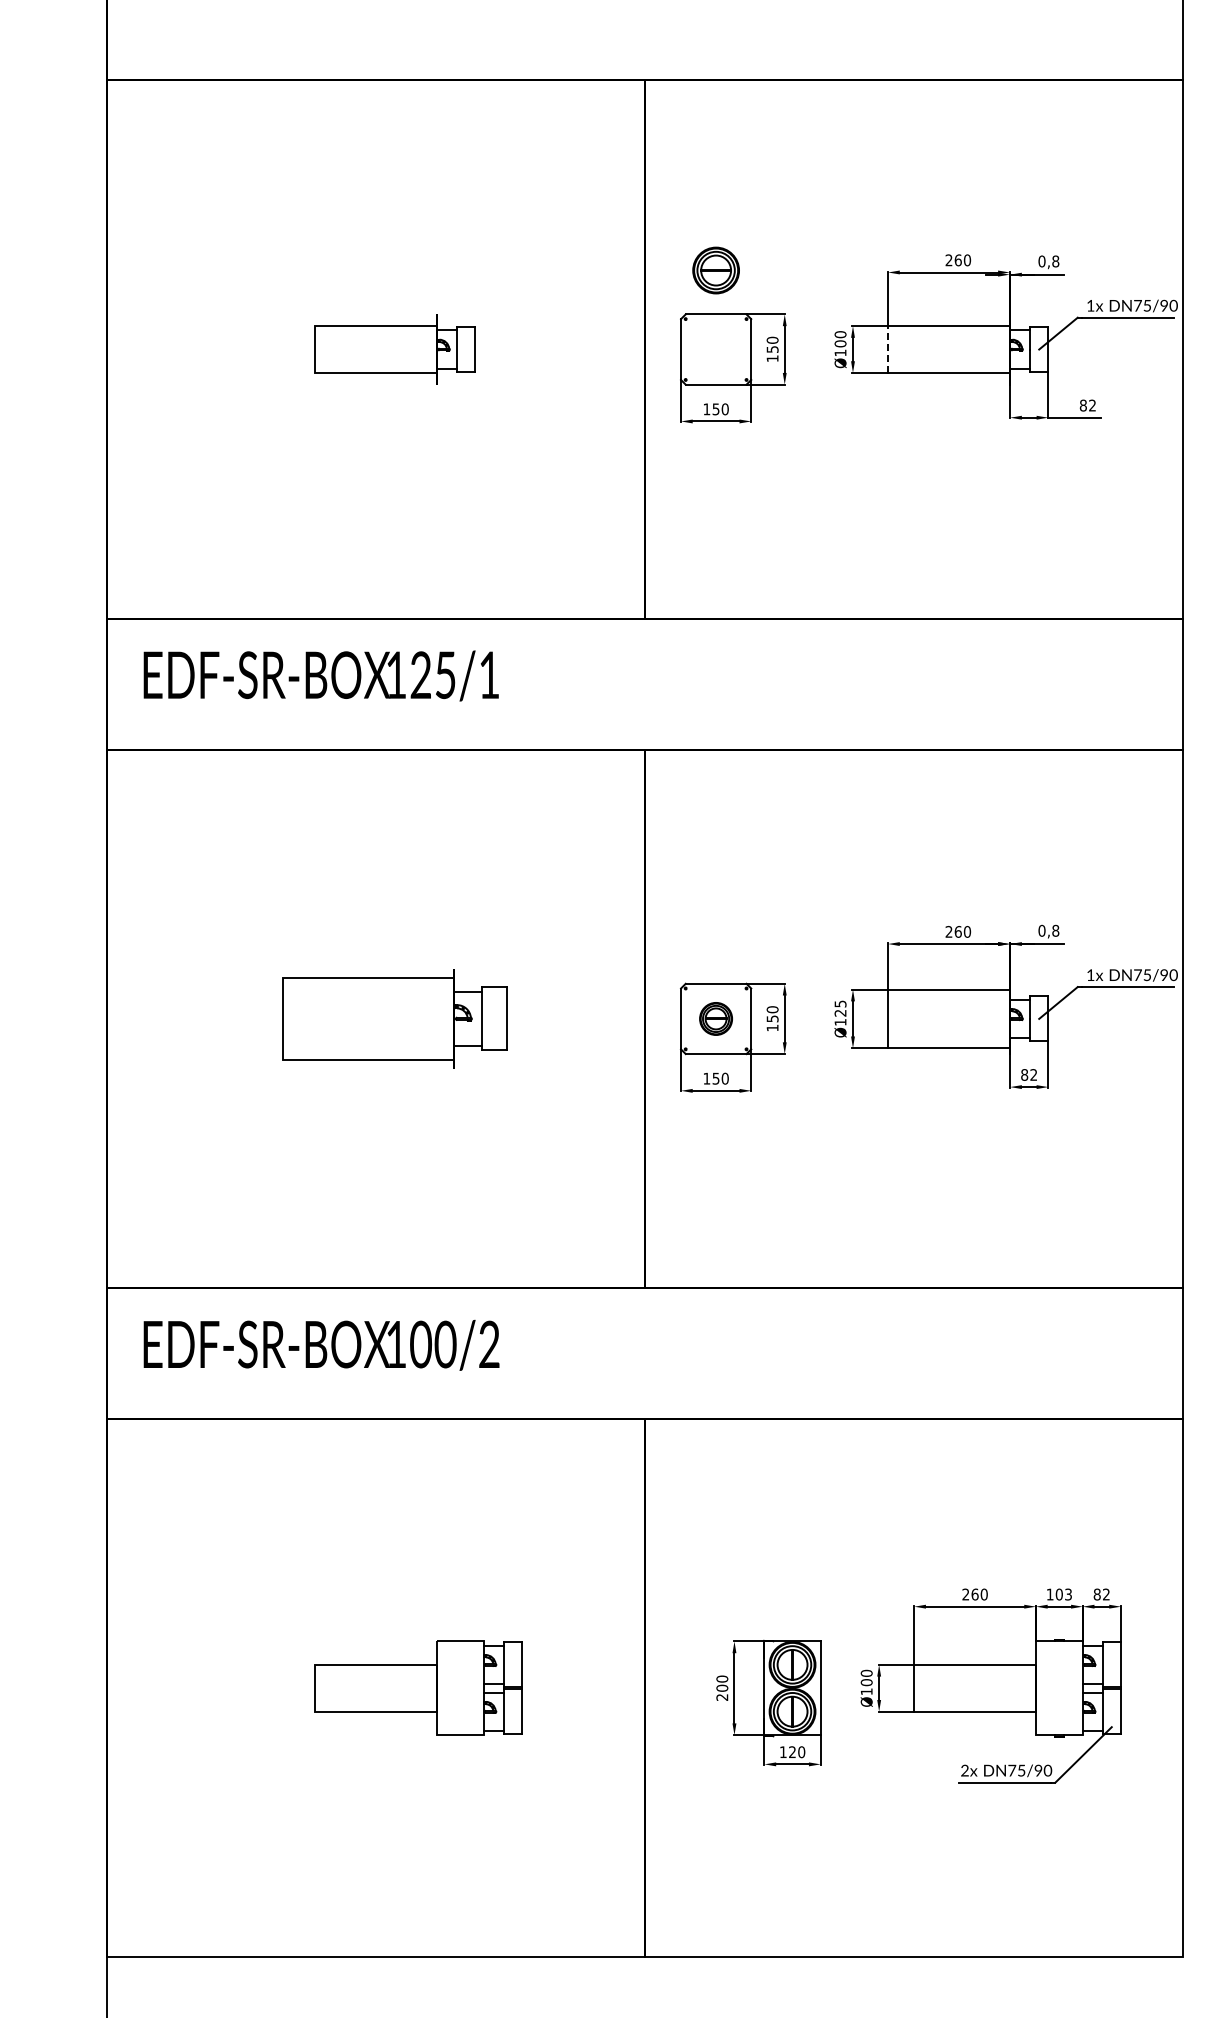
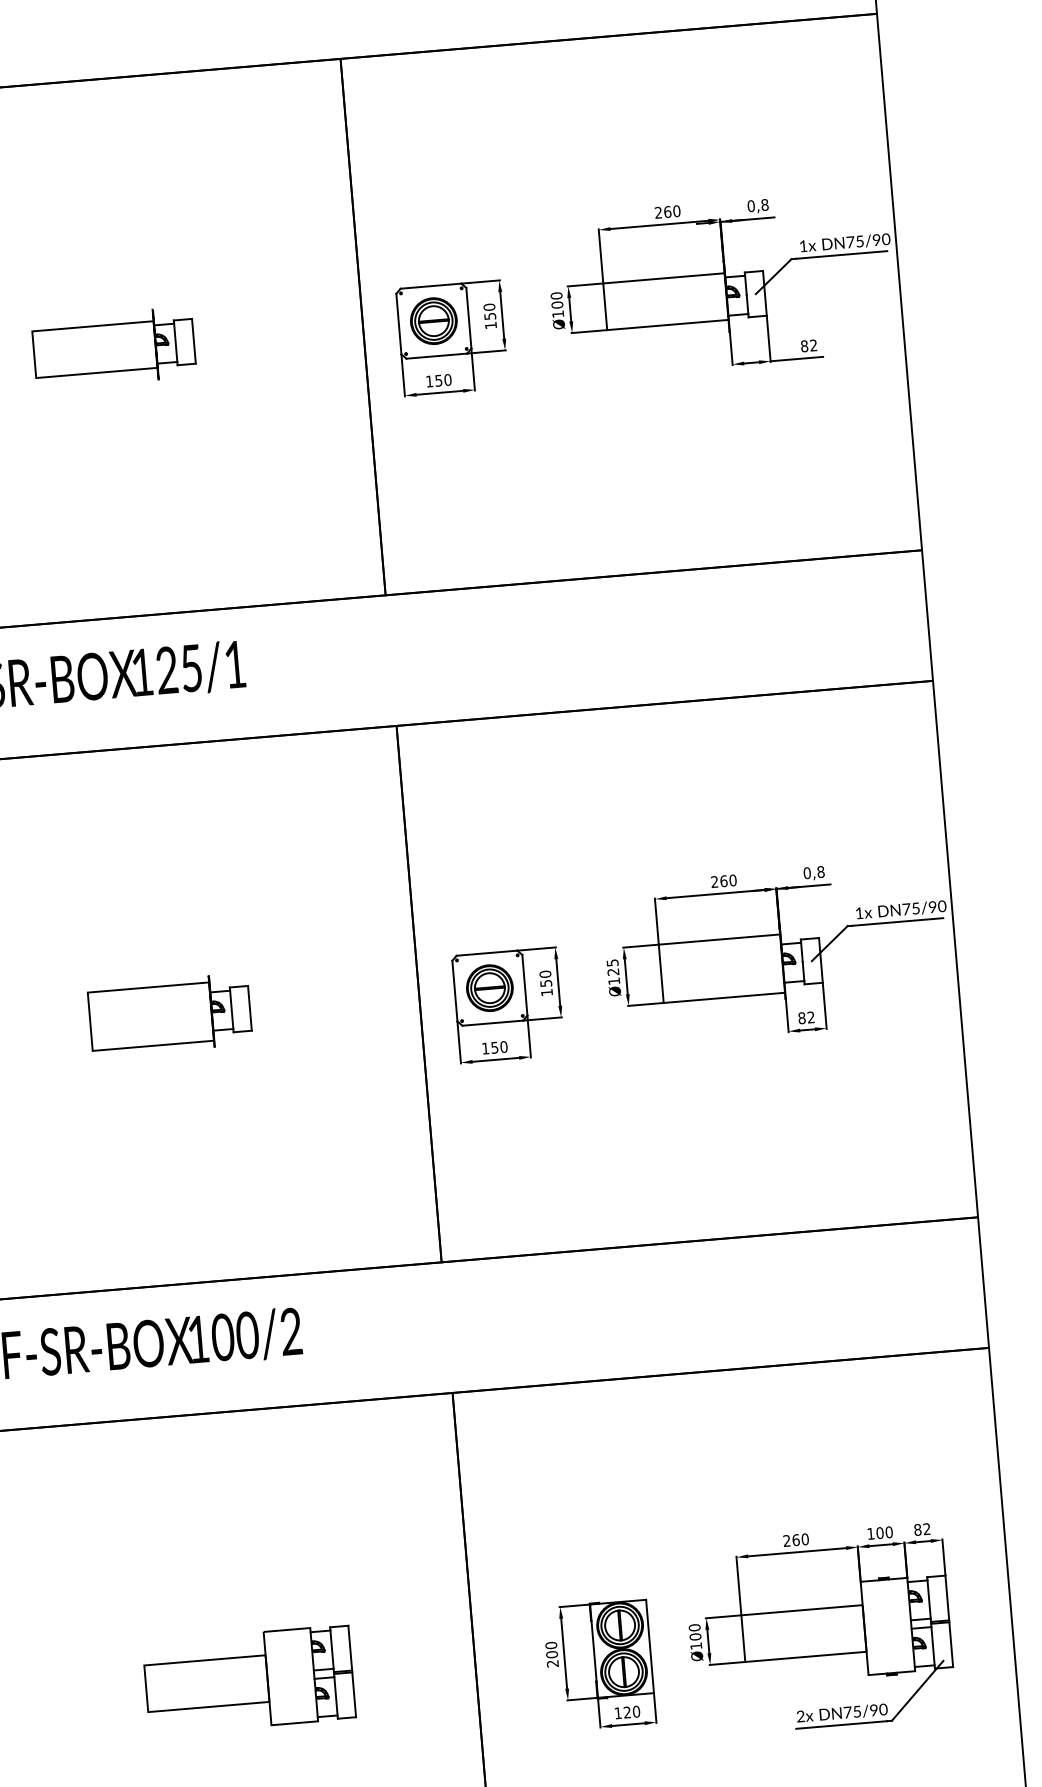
part: (715, 270) -> (433, 321), moved
line: (888, 349) -> (605, 306), dashed -> solid
part: (394, 1018) -> (169, 1014), size x0.71
part: (715, 1018) -> (489, 987), size x1.43
text: (1068, 1594) -> (889, 1532), 103 -> 100

